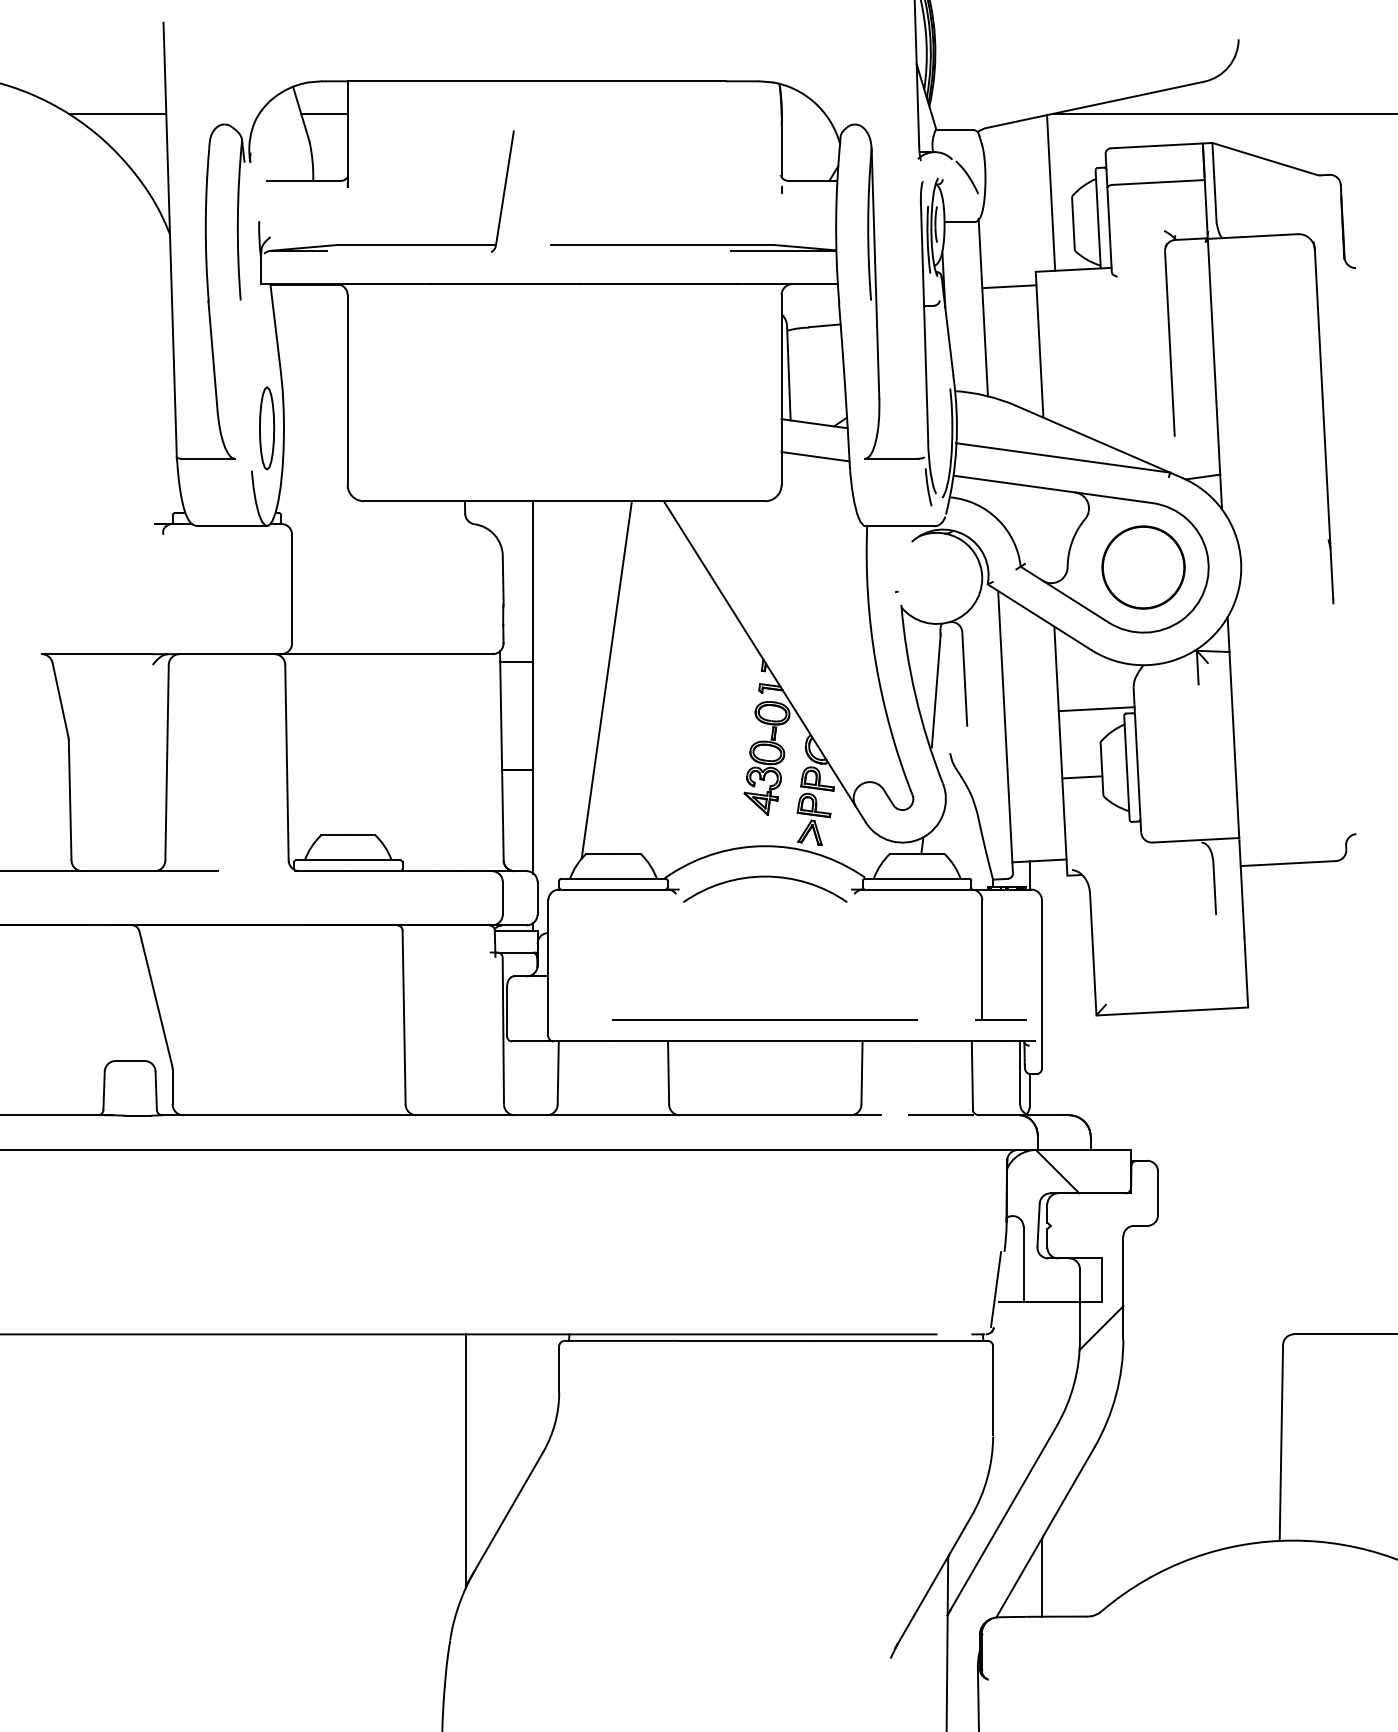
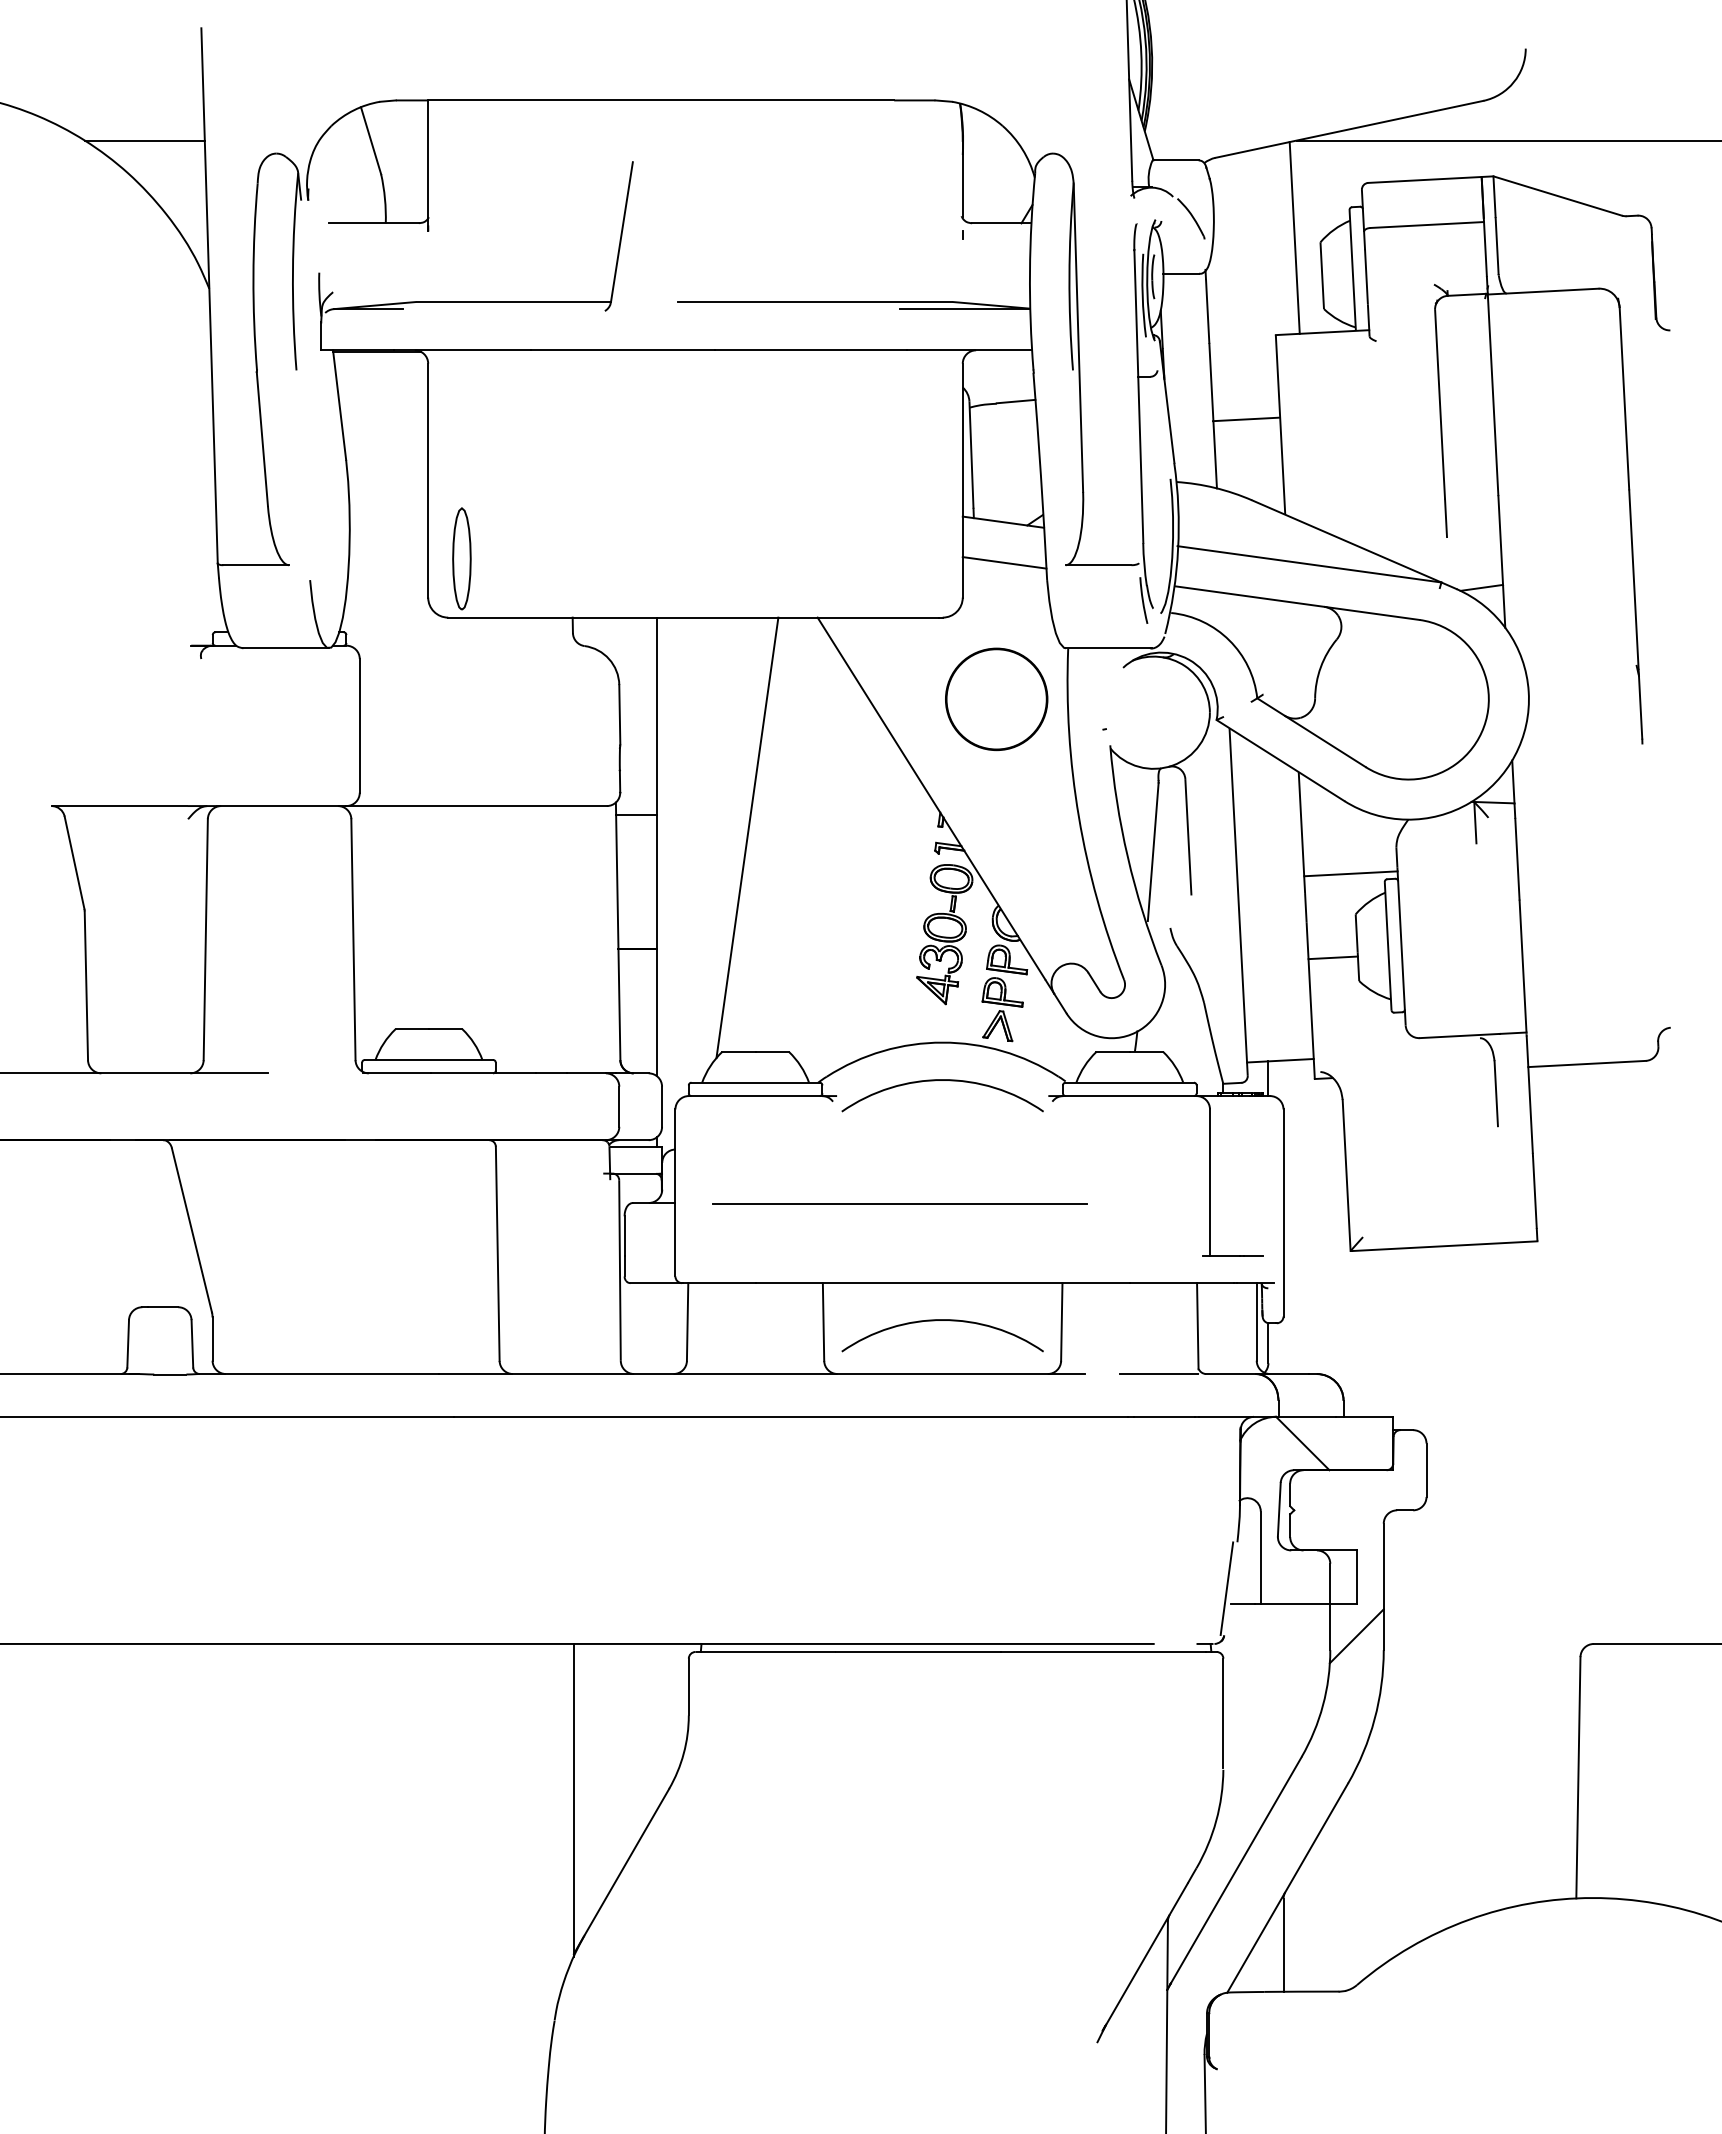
line: (324, 113) -> (399, 140), removed
line: (1008, 286) -> (1245, 419), moved
part: (266, 428) -> (461, 558), moved
part: (1143, 567) -> (996, 699), moved
line: (765, 1019) -> (899, 1203), moved
arc: (765, 1071) -> (942, 1320), added

